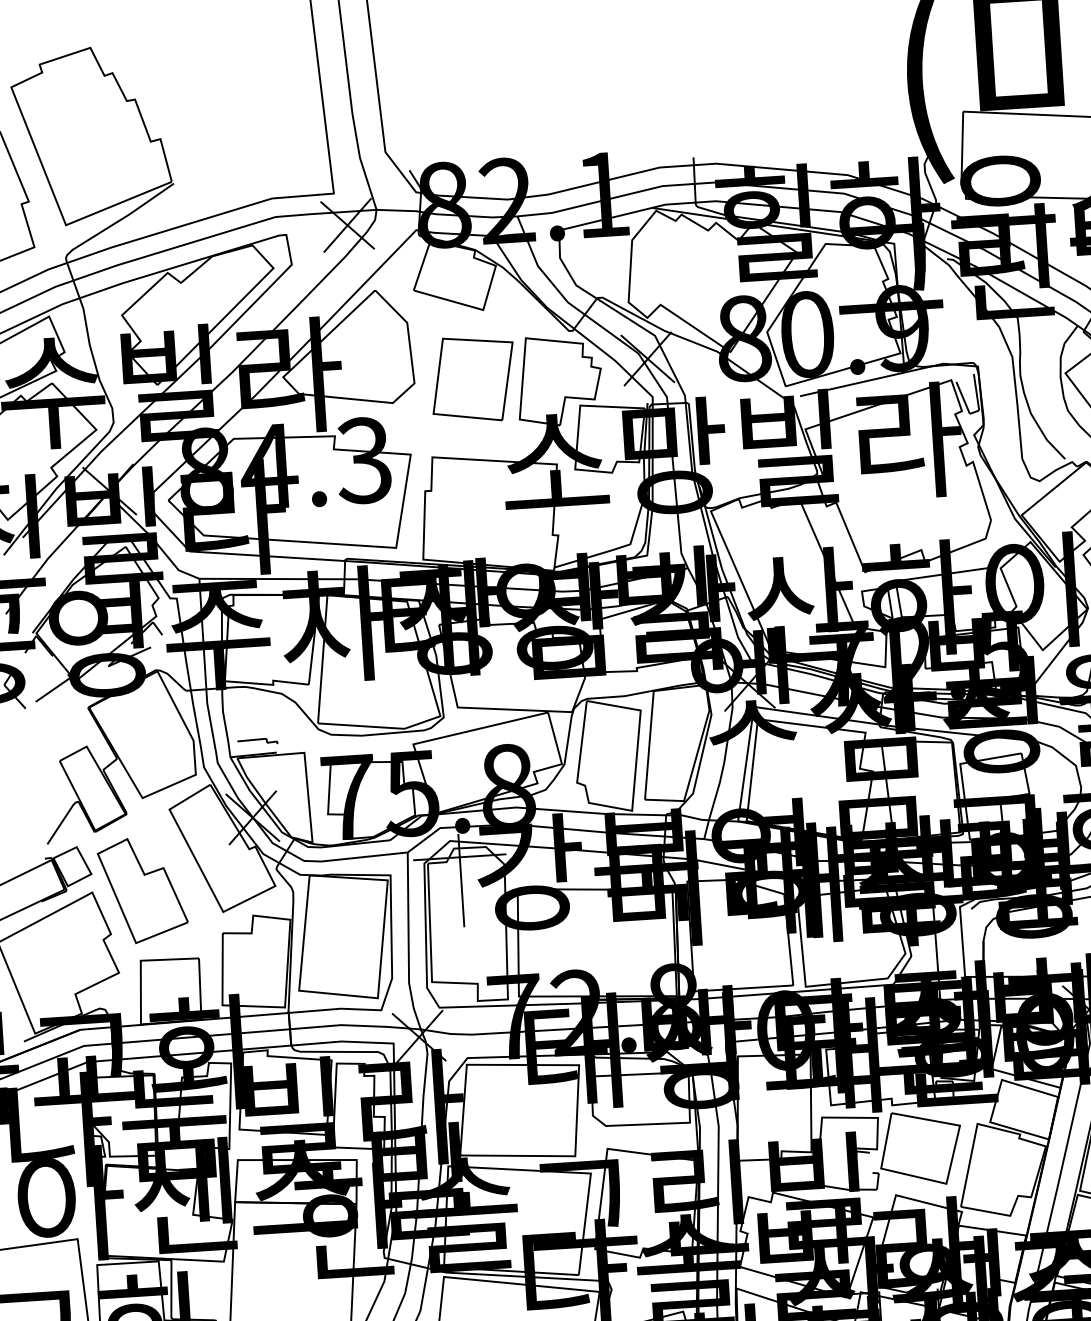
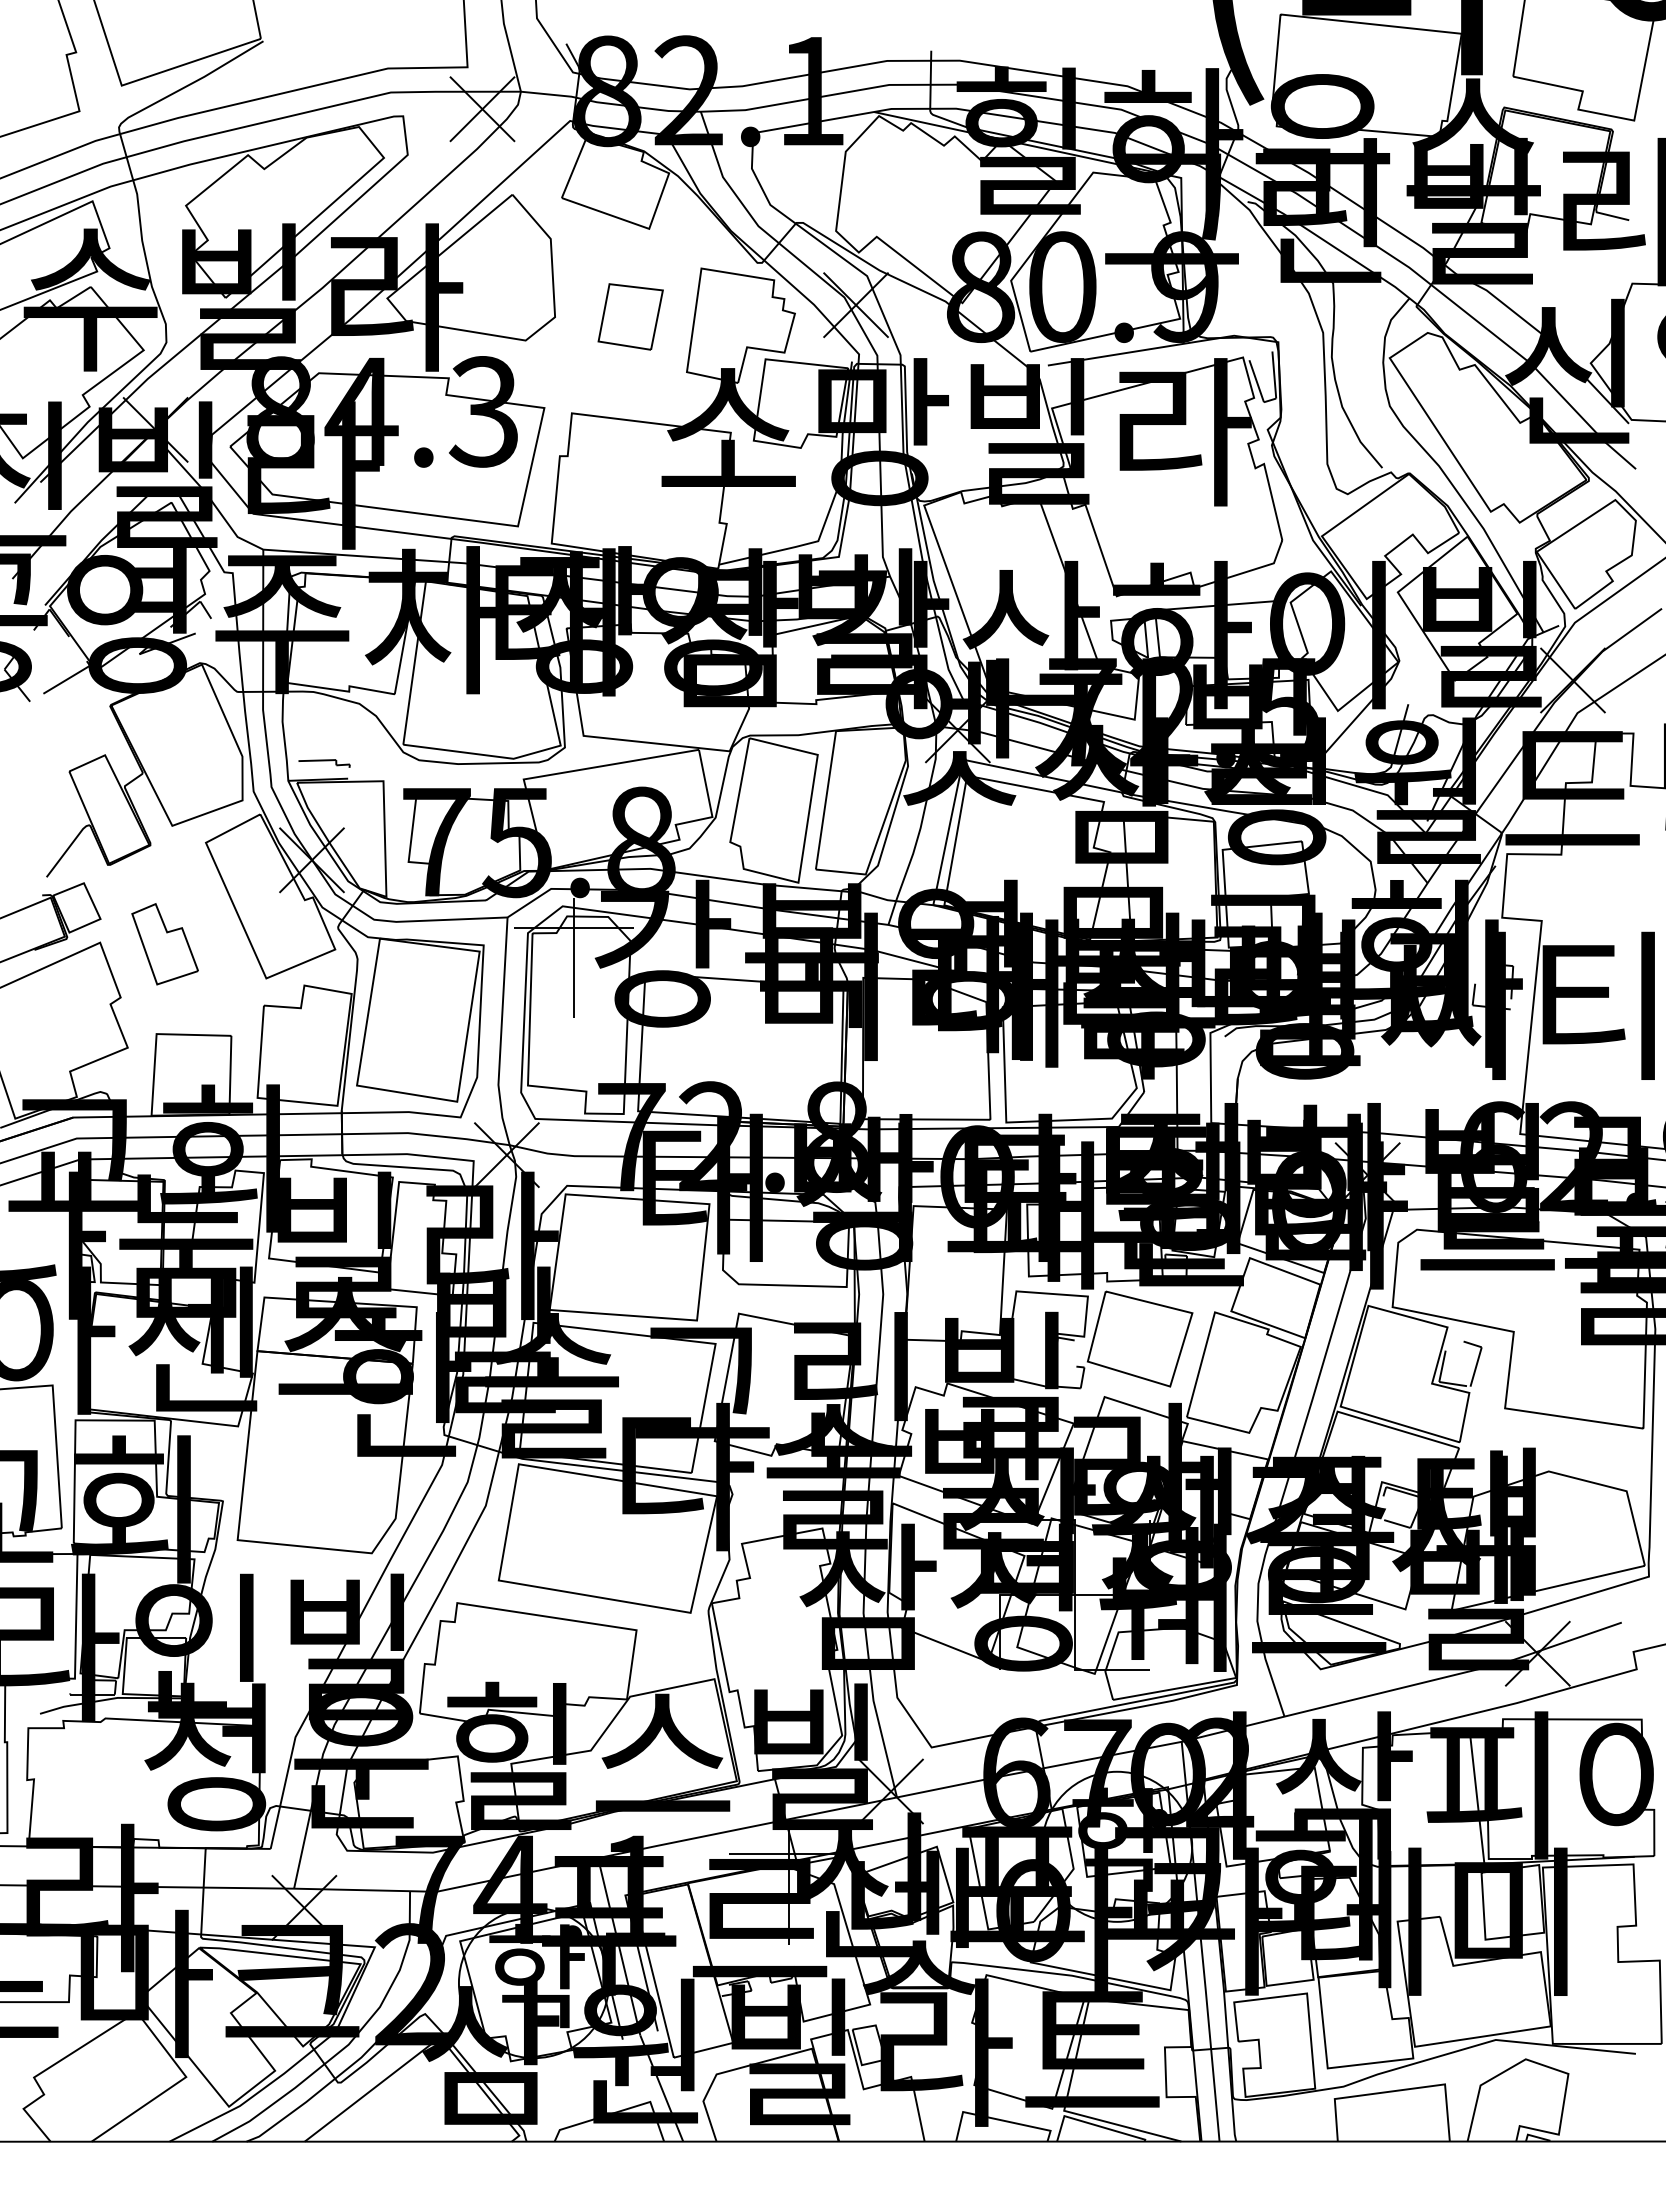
part: (473, 379) -> (630, 316), size x0.6
part: (142, 890) -> (164, 944), size x0.6

